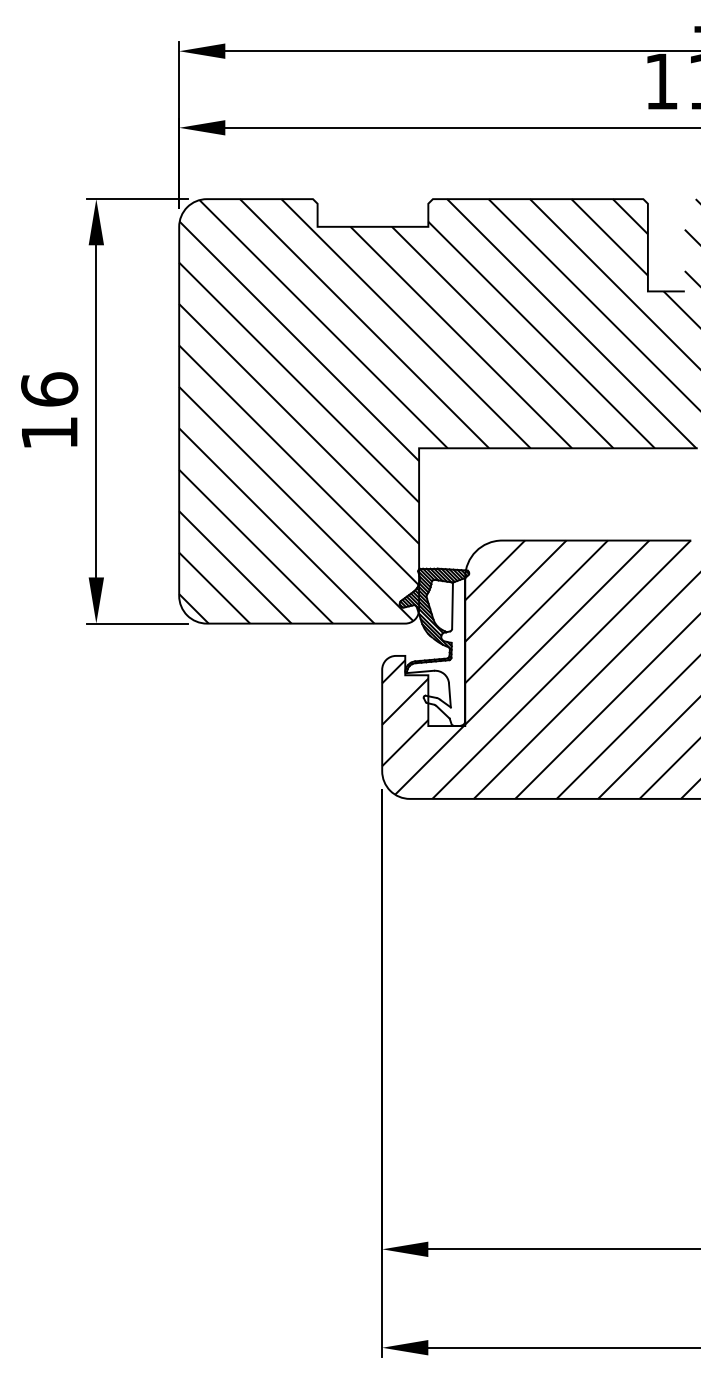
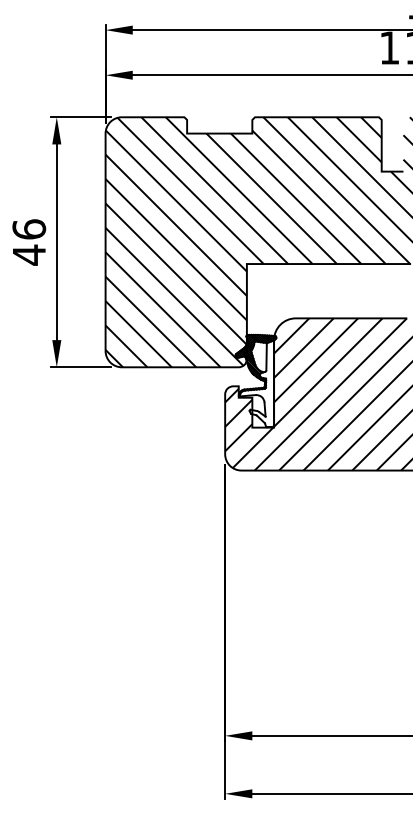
text: (50, 432) -> (29, 254), 16 -> 46

